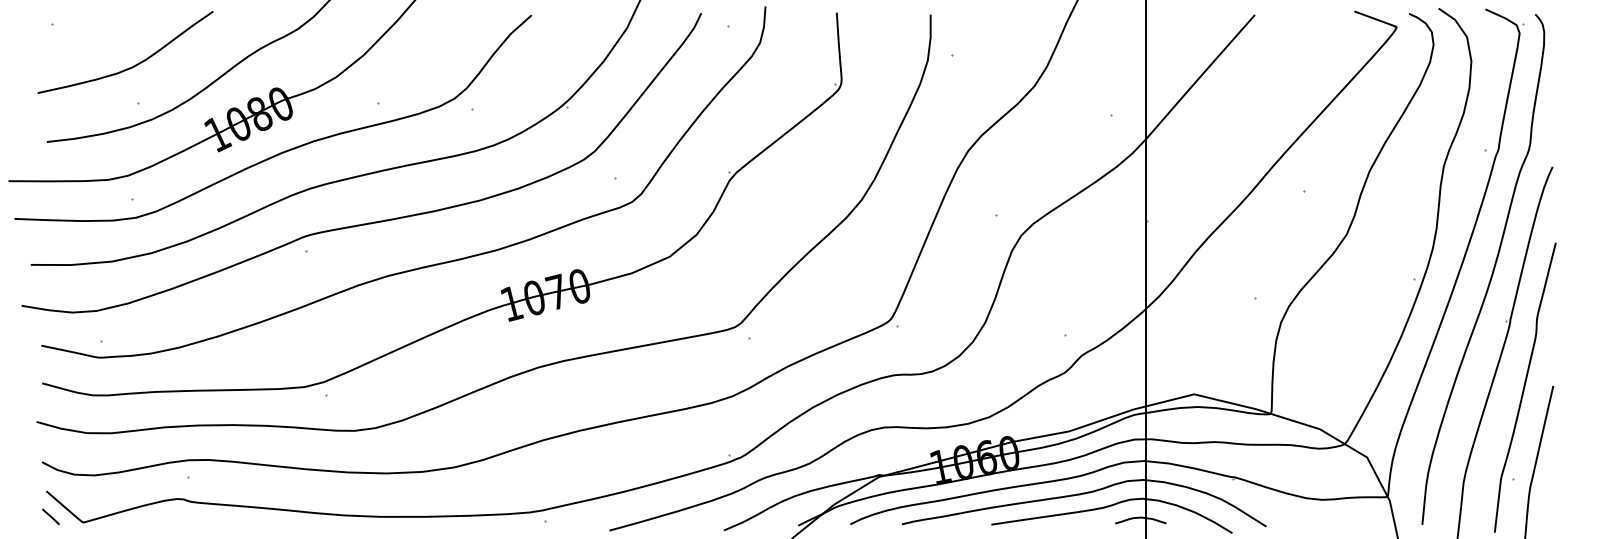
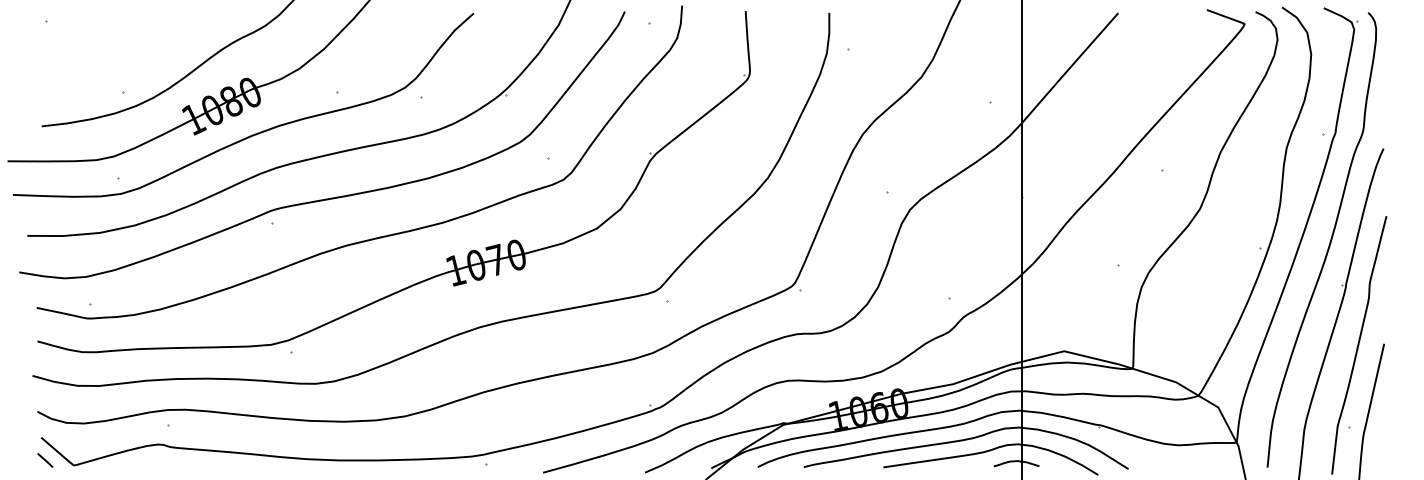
curve: (131, 66) -> (117, 59), removed

